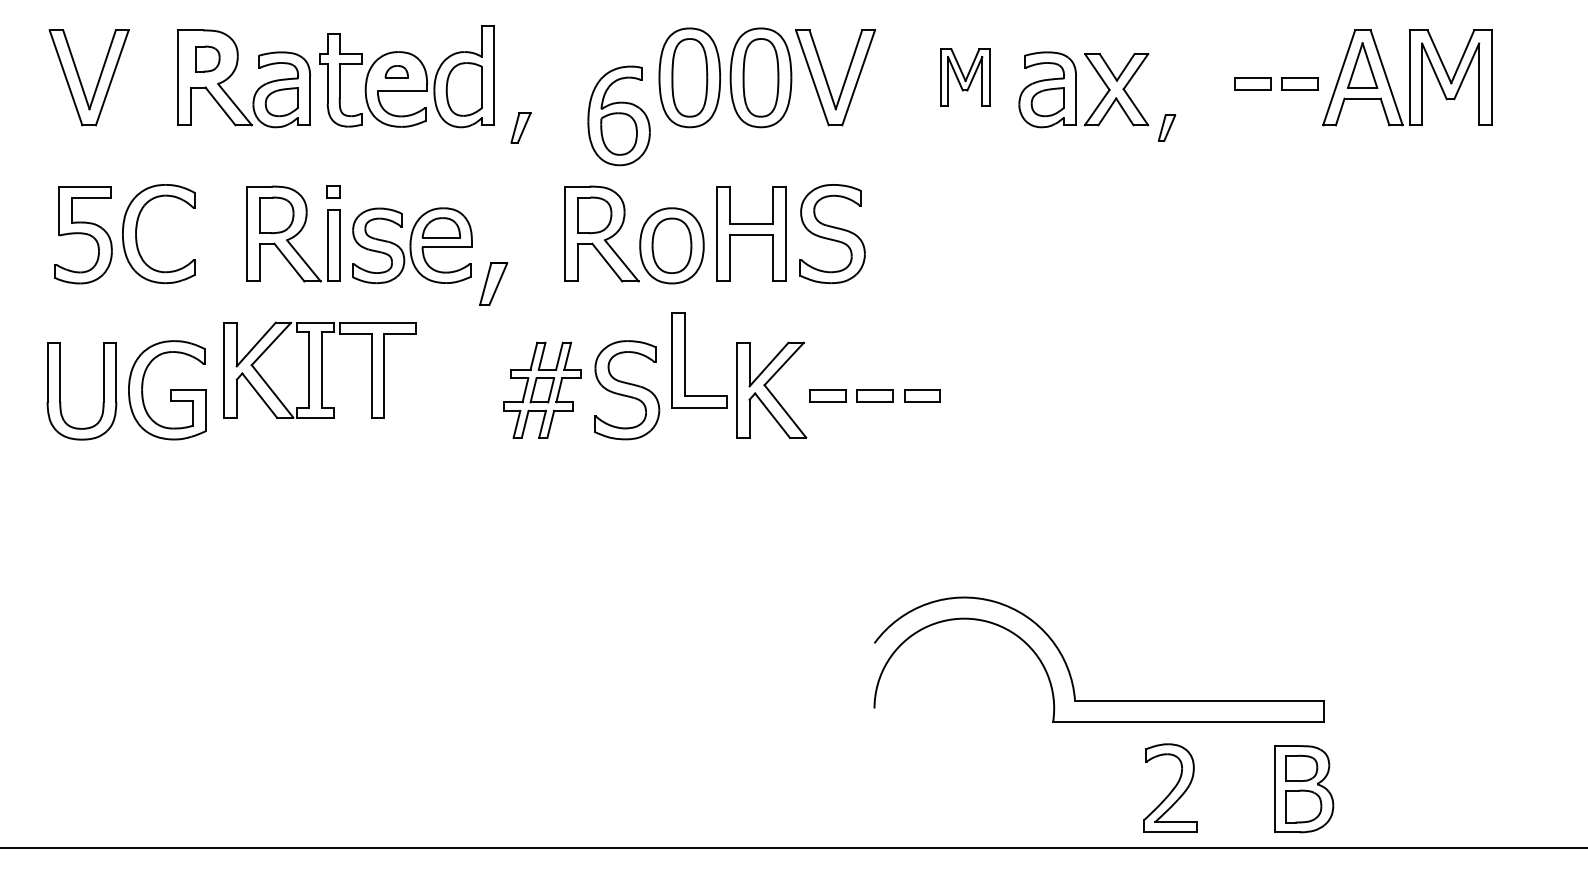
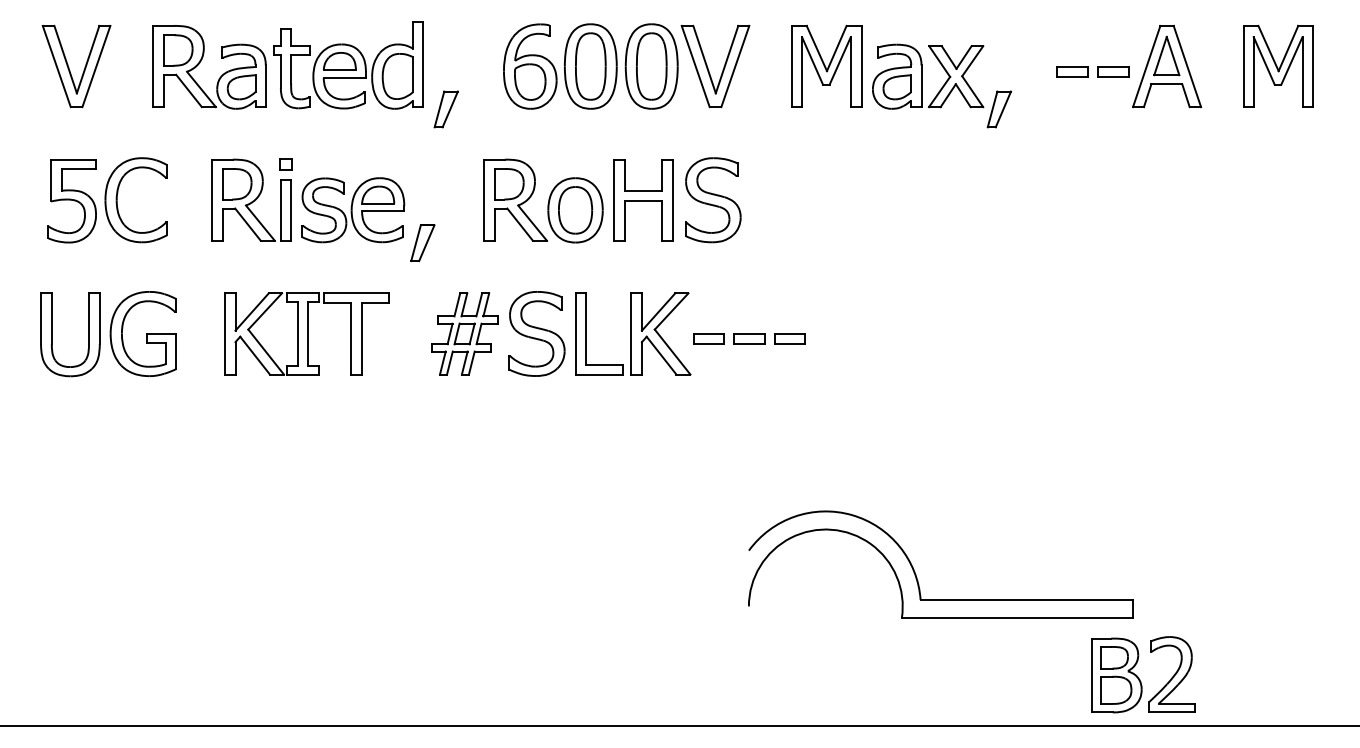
part: (207, 58) -> (177, 49), size x1.43
part: (396, 71) -> (339, 61), size x1.67
part: (965, 77) -> (826, 66), size x1.67
part: (1450, 77) -> (1277, 66), moved
part: (618, 115) -> (529, 66), moved
part: (520, 127) -> (445, 109), size x1.43
part: (1166, 127) -> (998, 109), size x1.67
part: (685, 360) -> (587, 334), moved
part: (319, 369) -> (306, 333), moved
part: (1170, 787) -> (1171, 674), moved

